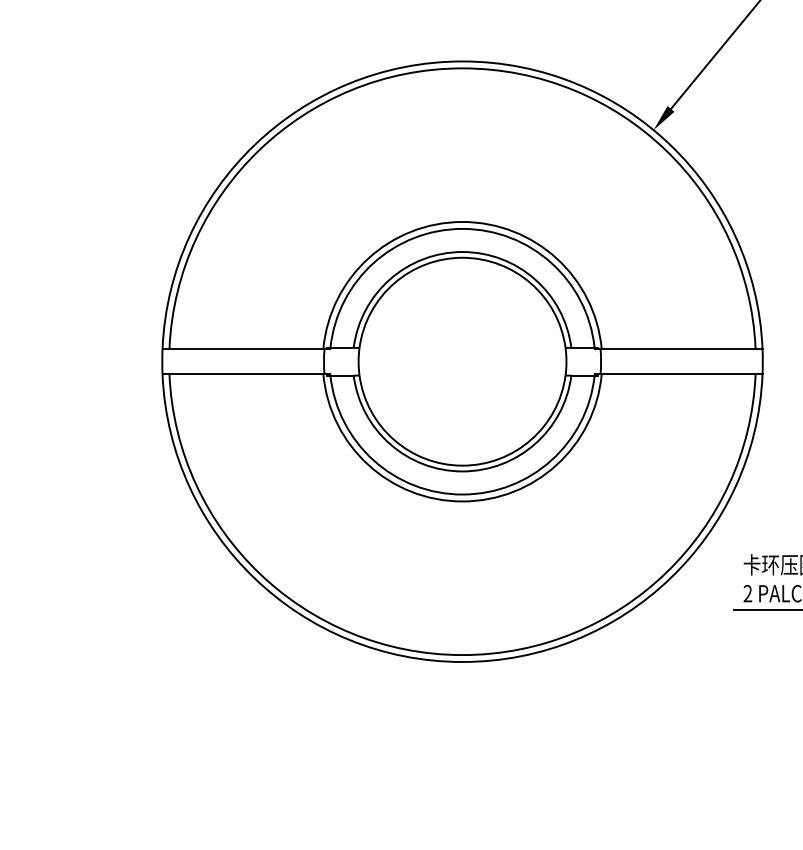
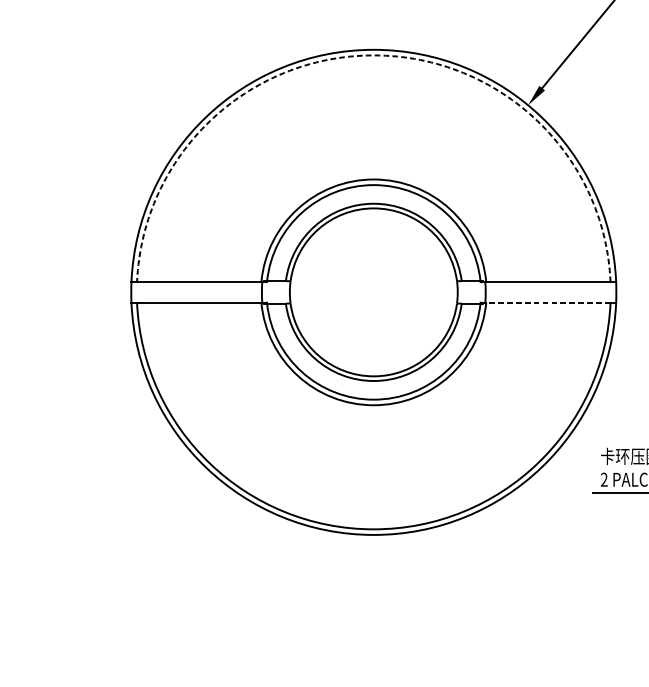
arc: (462, 68) -> (373, 55), solid -> dashed
line: (678, 374) -> (548, 302), solid -> dashed

